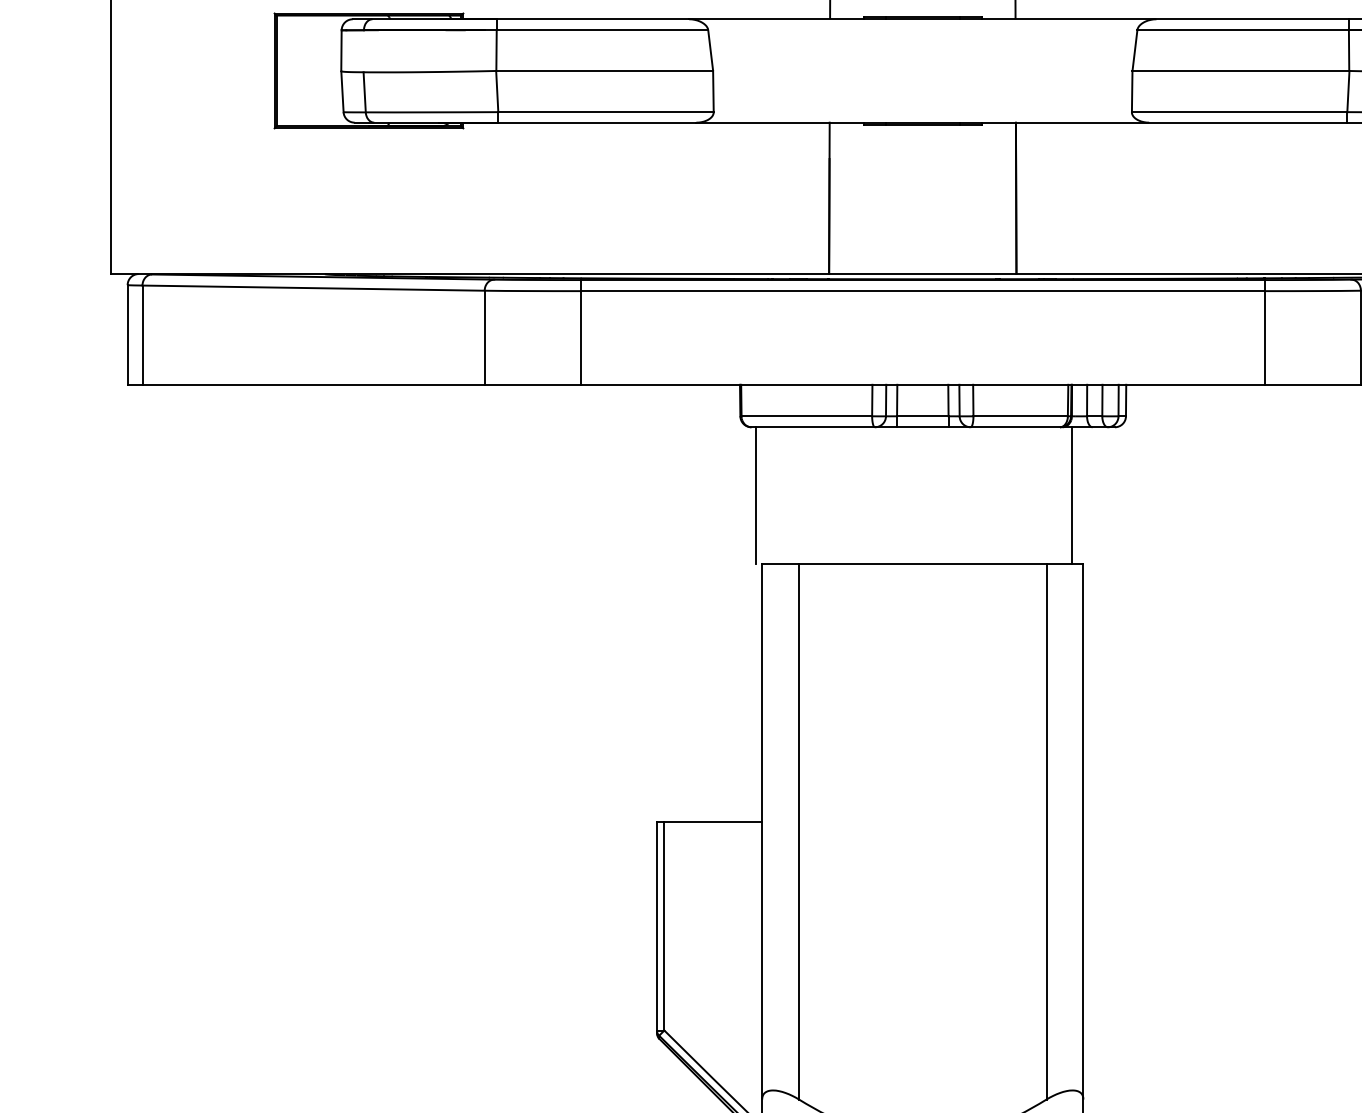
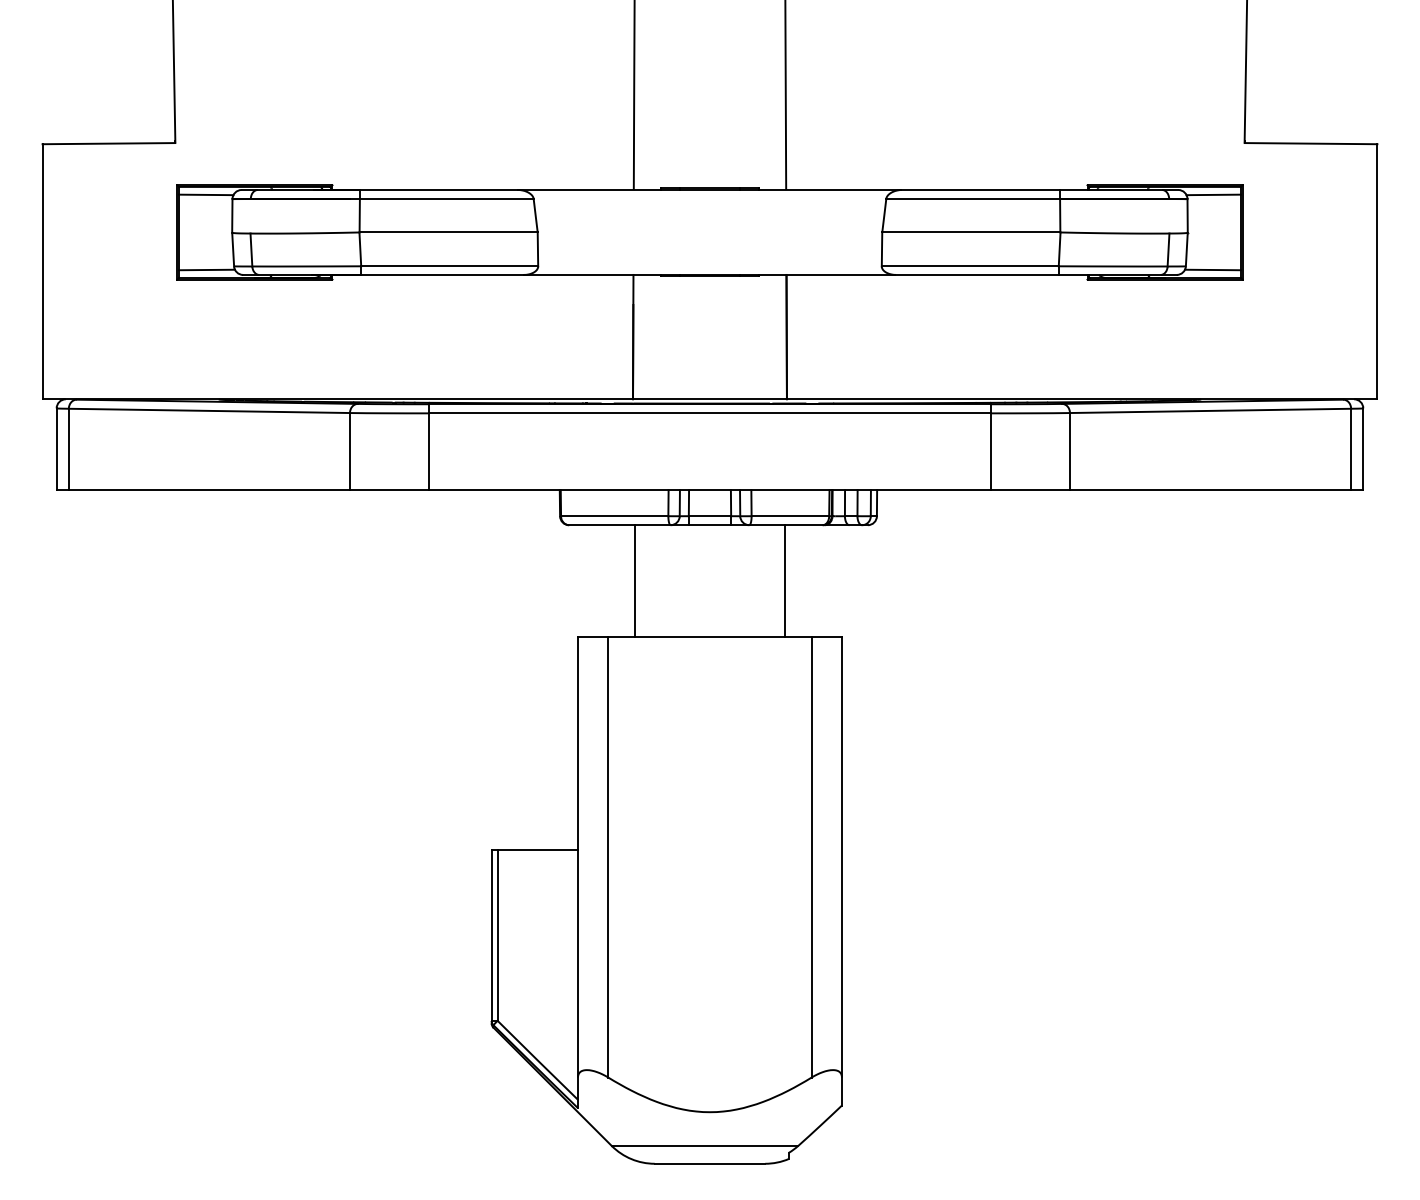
line: (310, 24) -> (206, 194), added
line: (310, 116) -> (206, 269), added
line: (756, 495) -> (635, 581), moved
line: (1071, 495) -> (784, 581), moved

